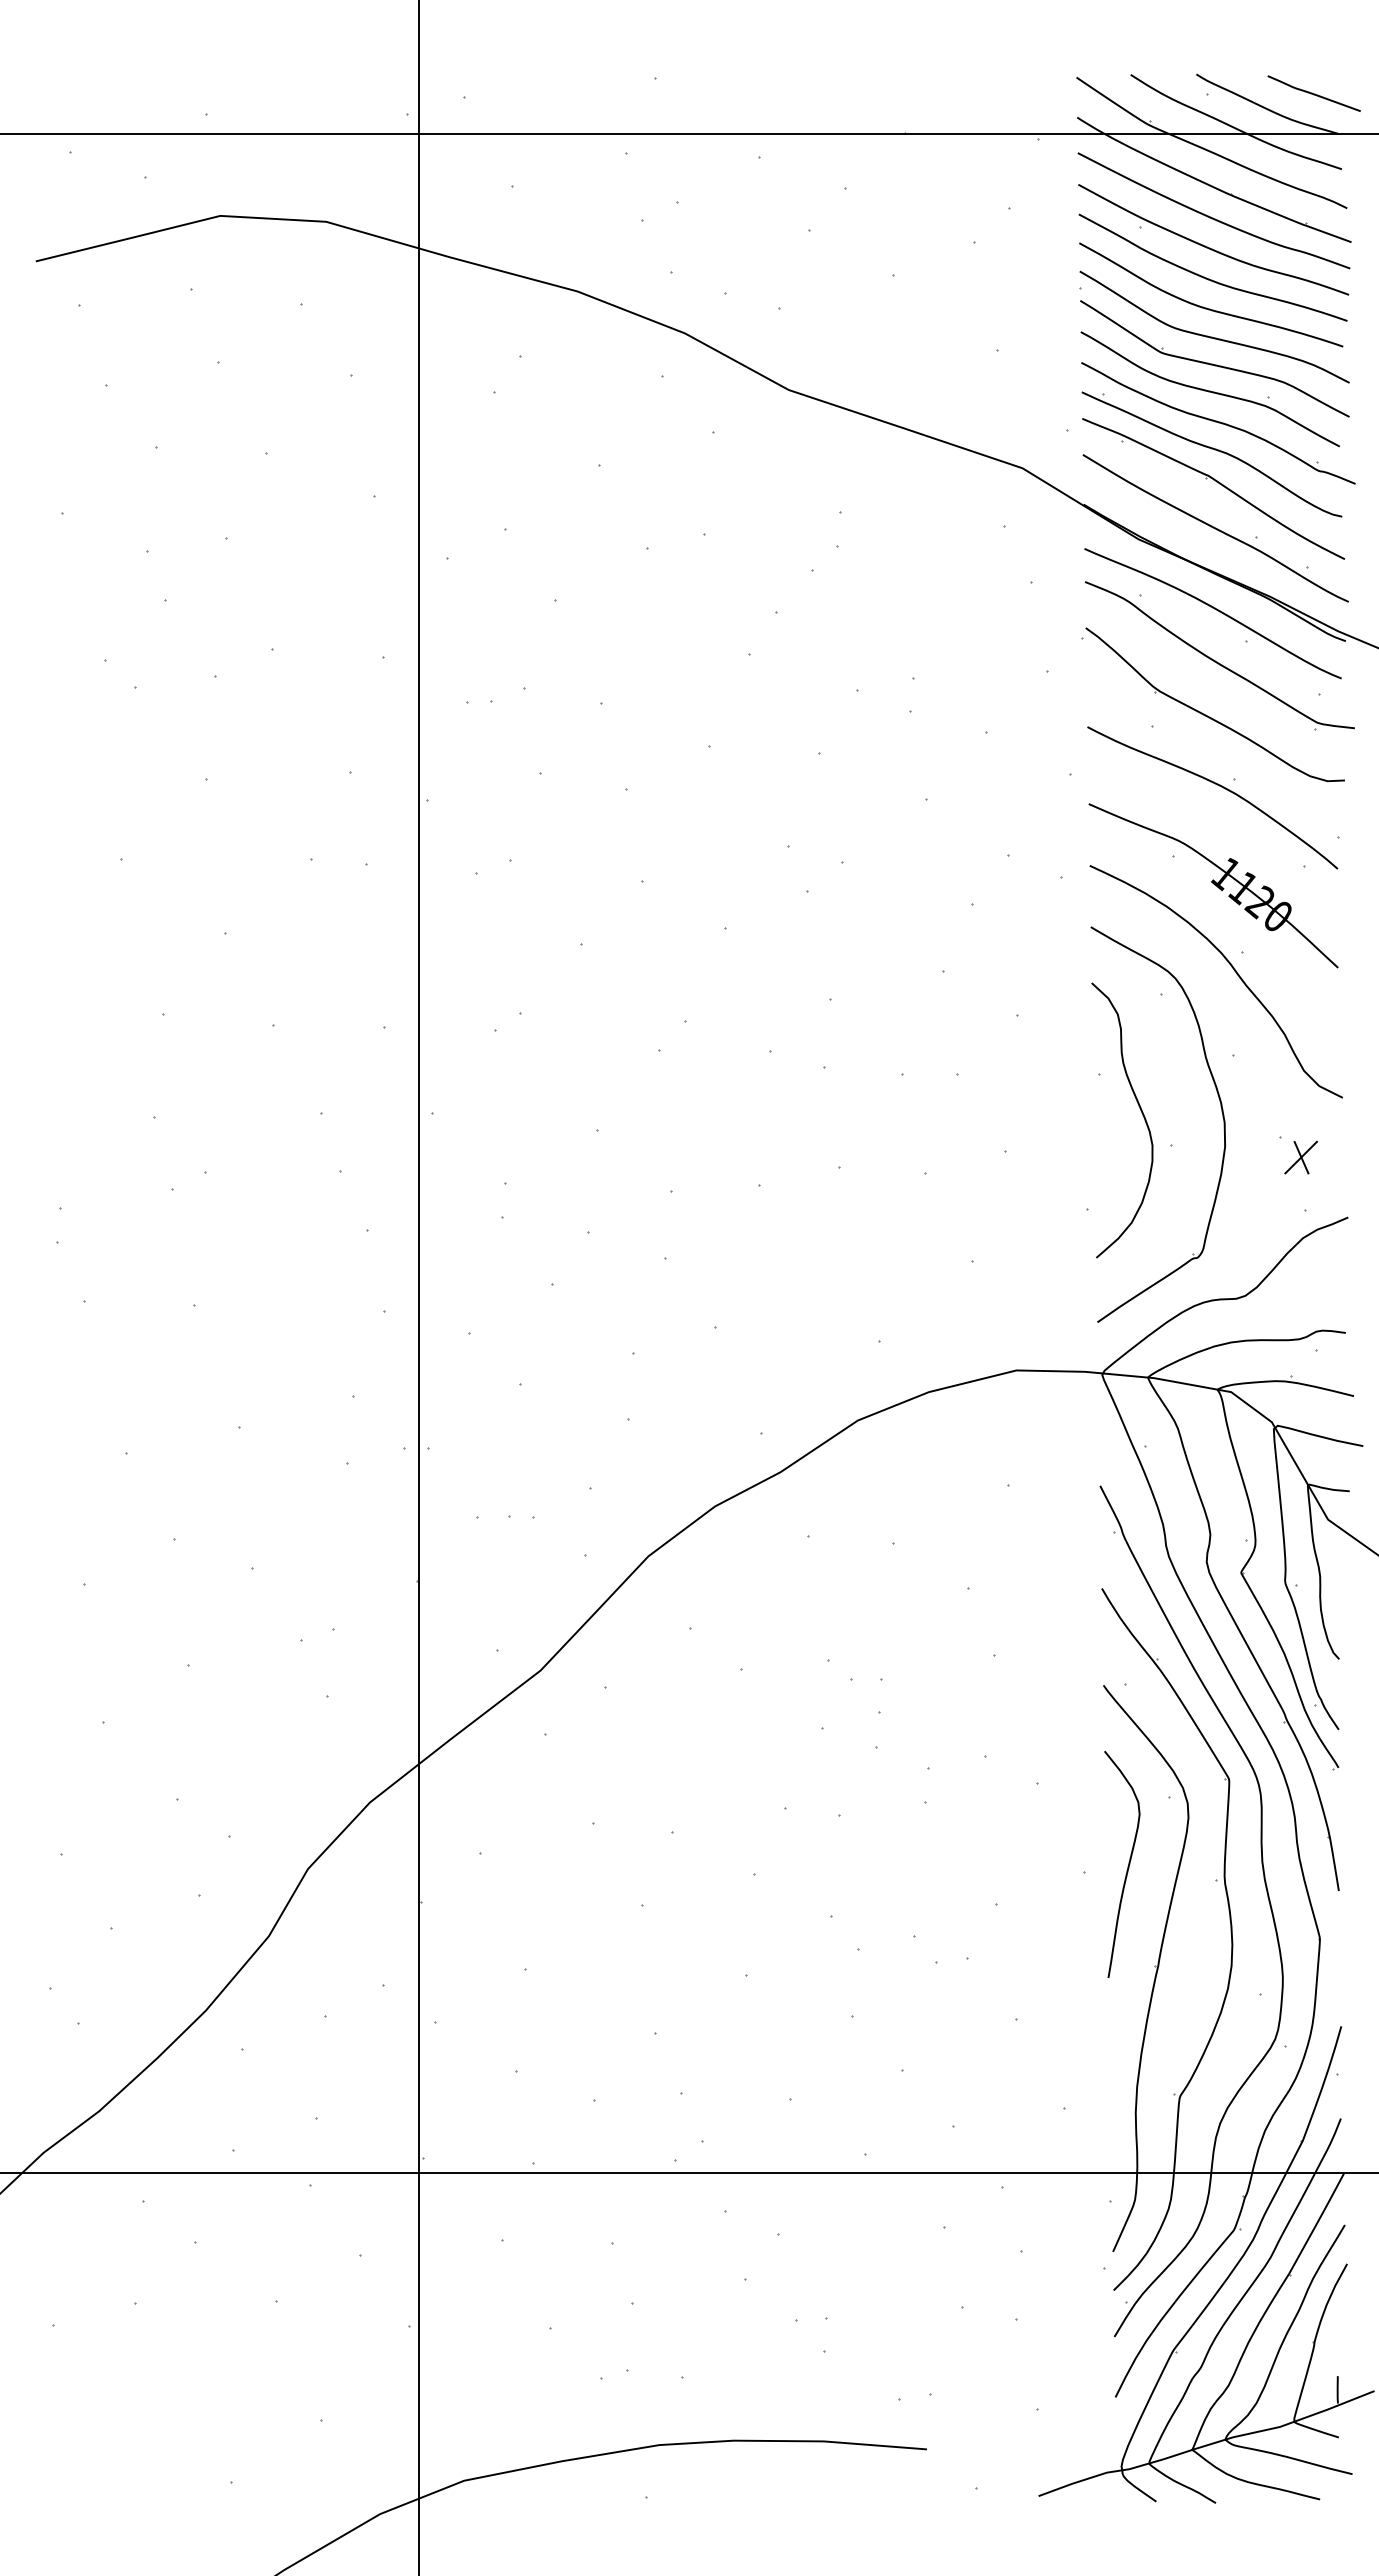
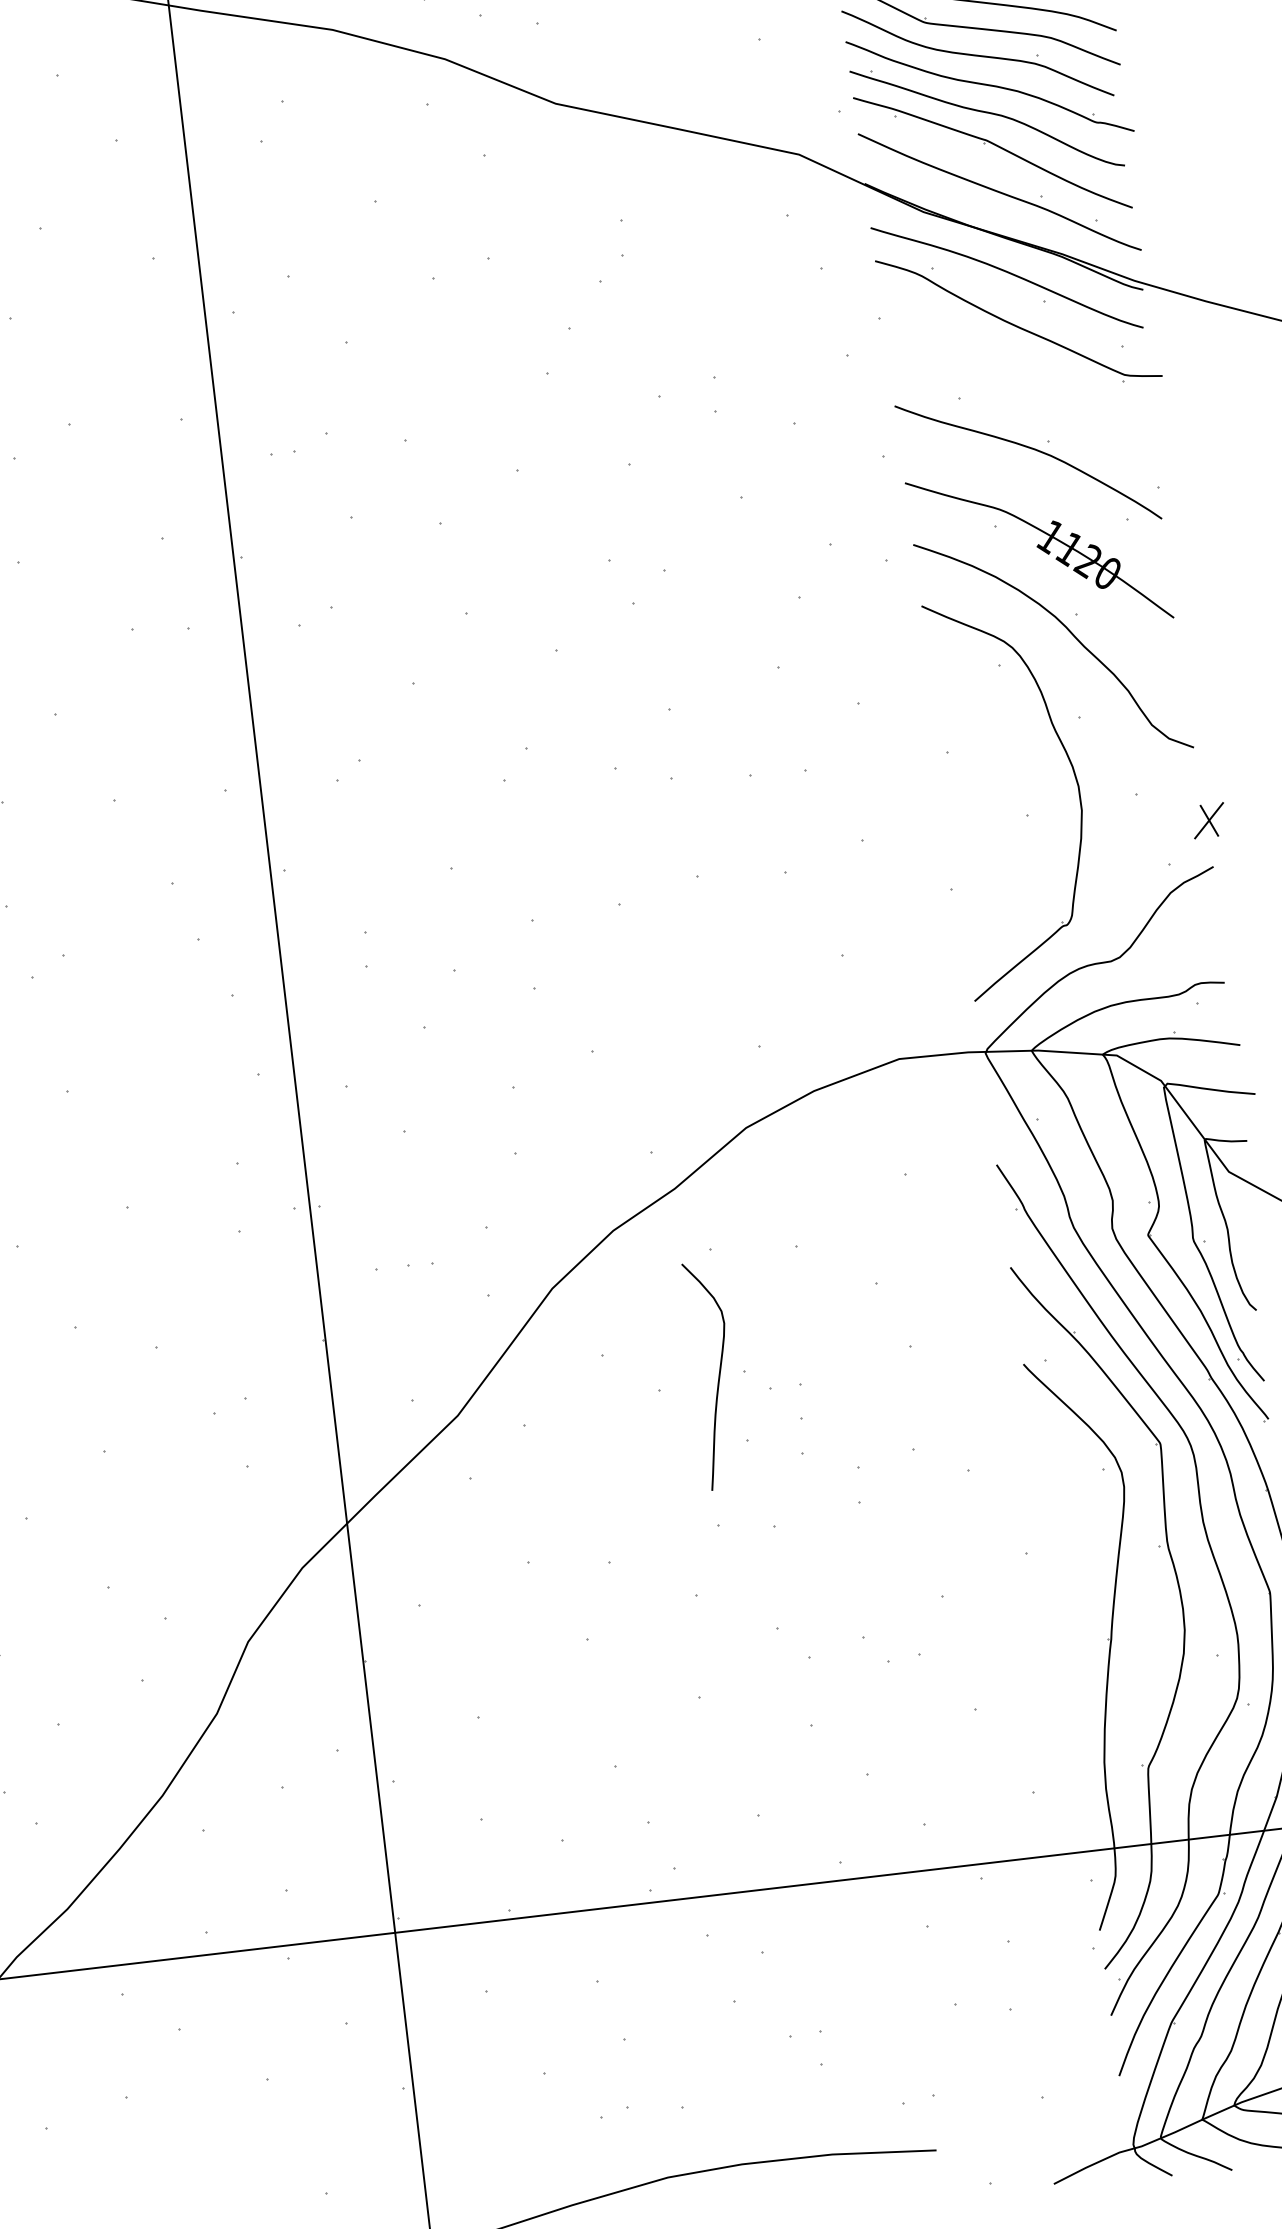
part: (1206, 714) -> (1012, 379), removed
curve: (1141, 1113) -> (994, 786), removed
part: (1300, 1157) -> (1208, 820), moved
curve: (1127, 1866) -> (718, 1376), moved

